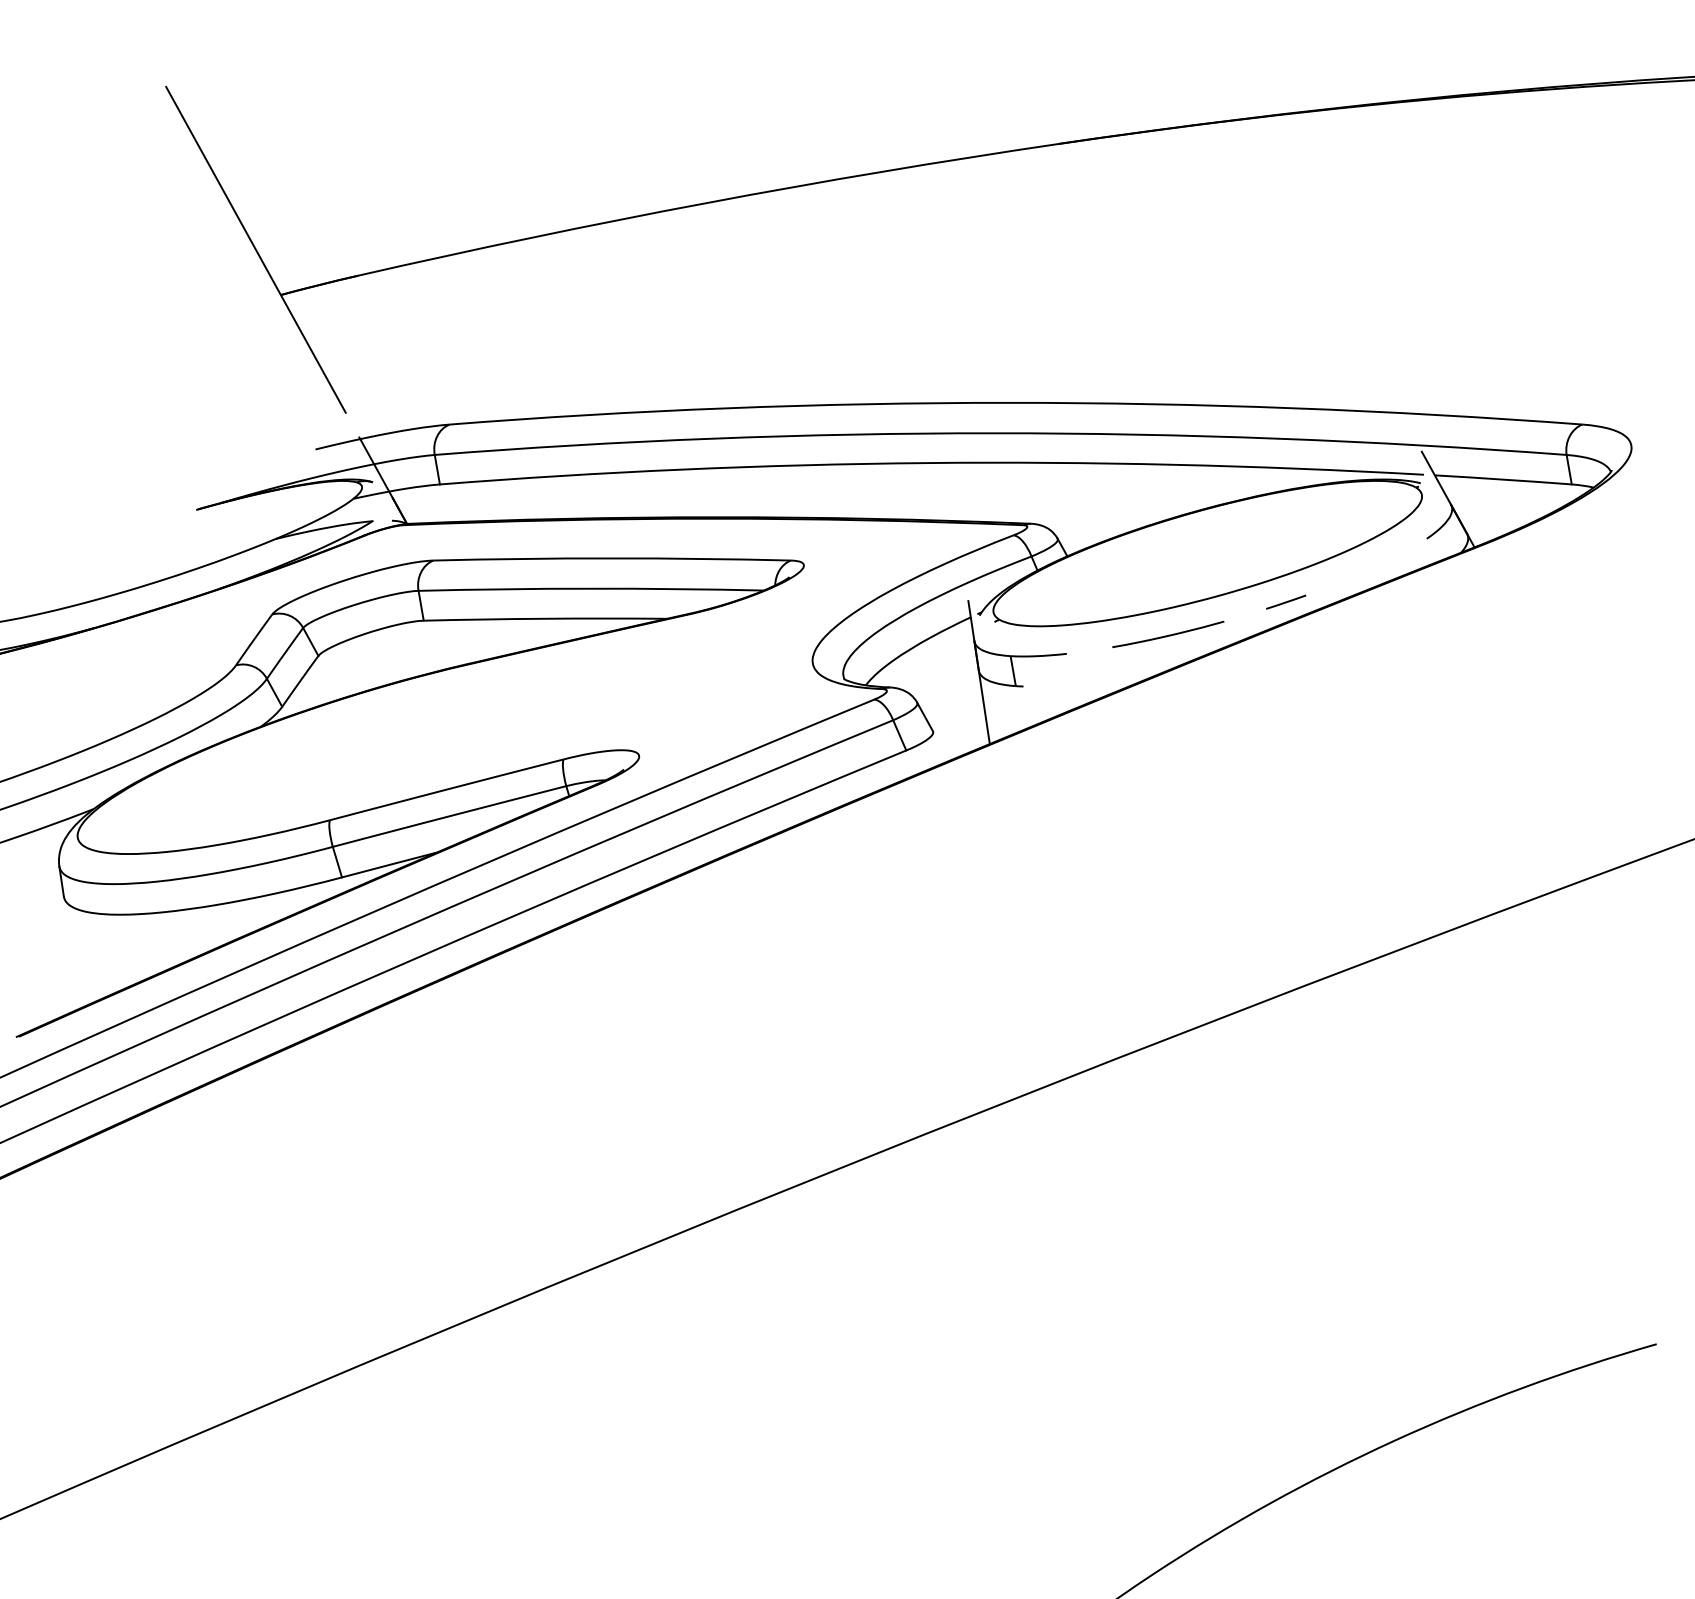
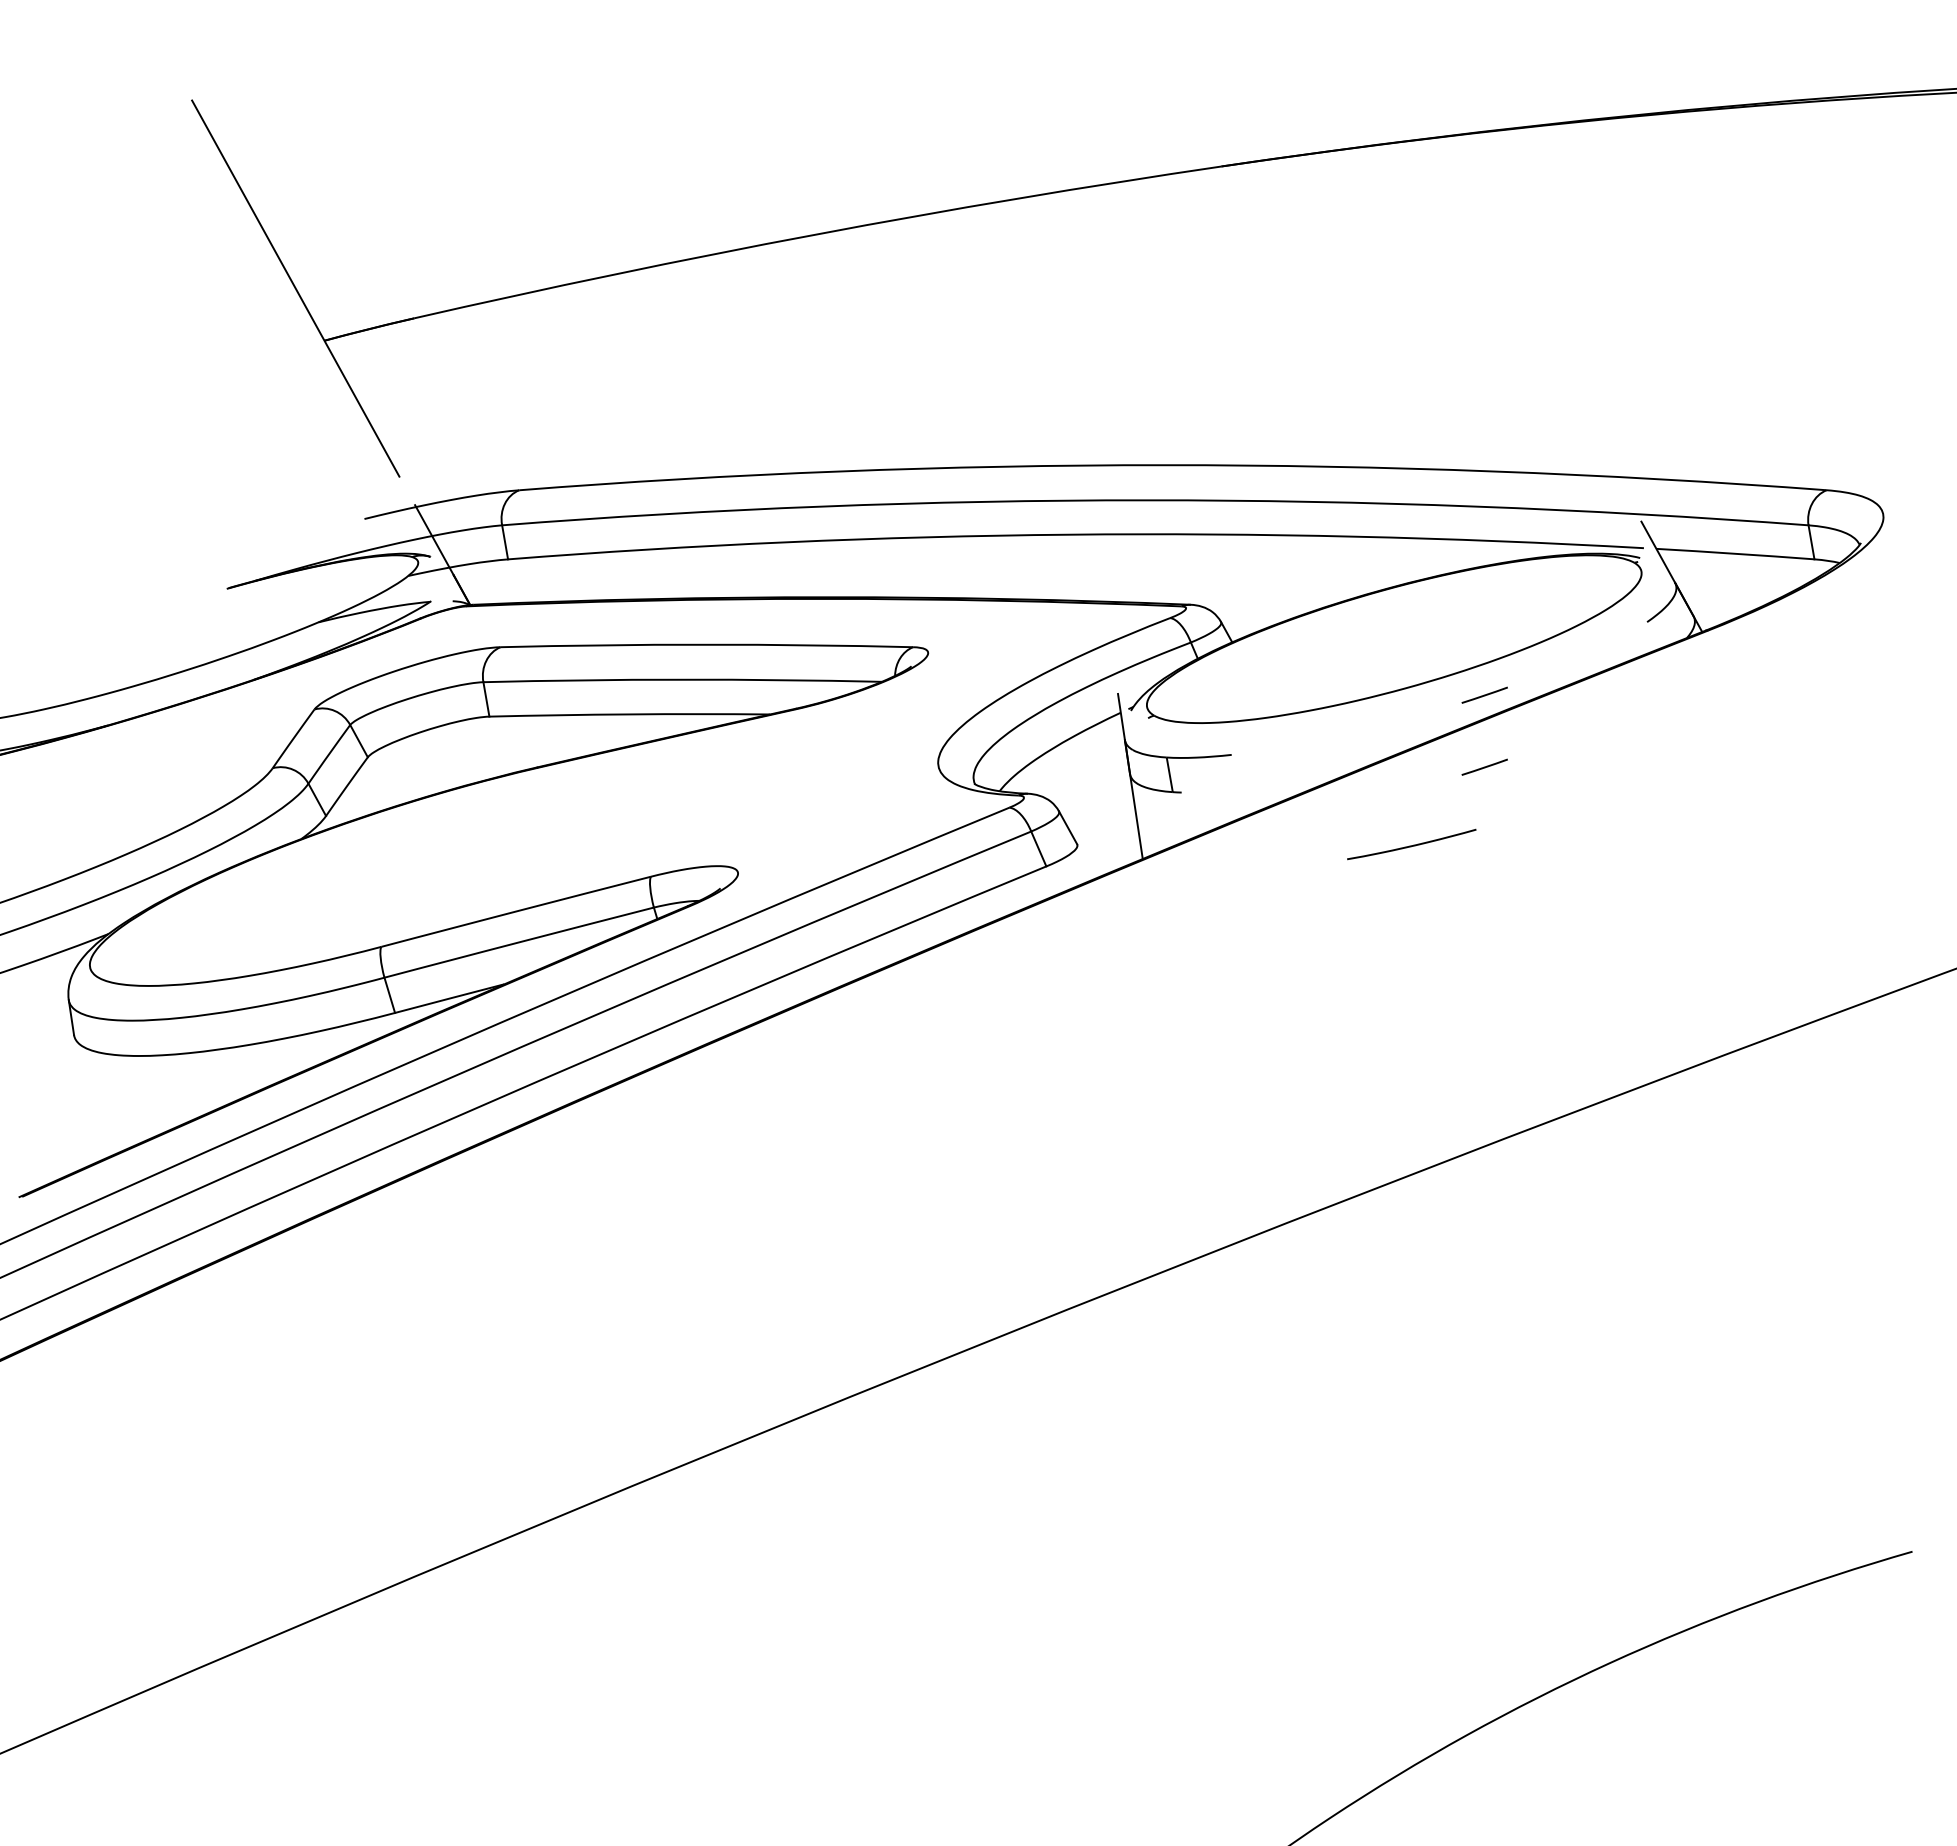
curve: (1168, 635) -> (1411, 845), moved
line: (1285, 663) -> (1484, 766), added

